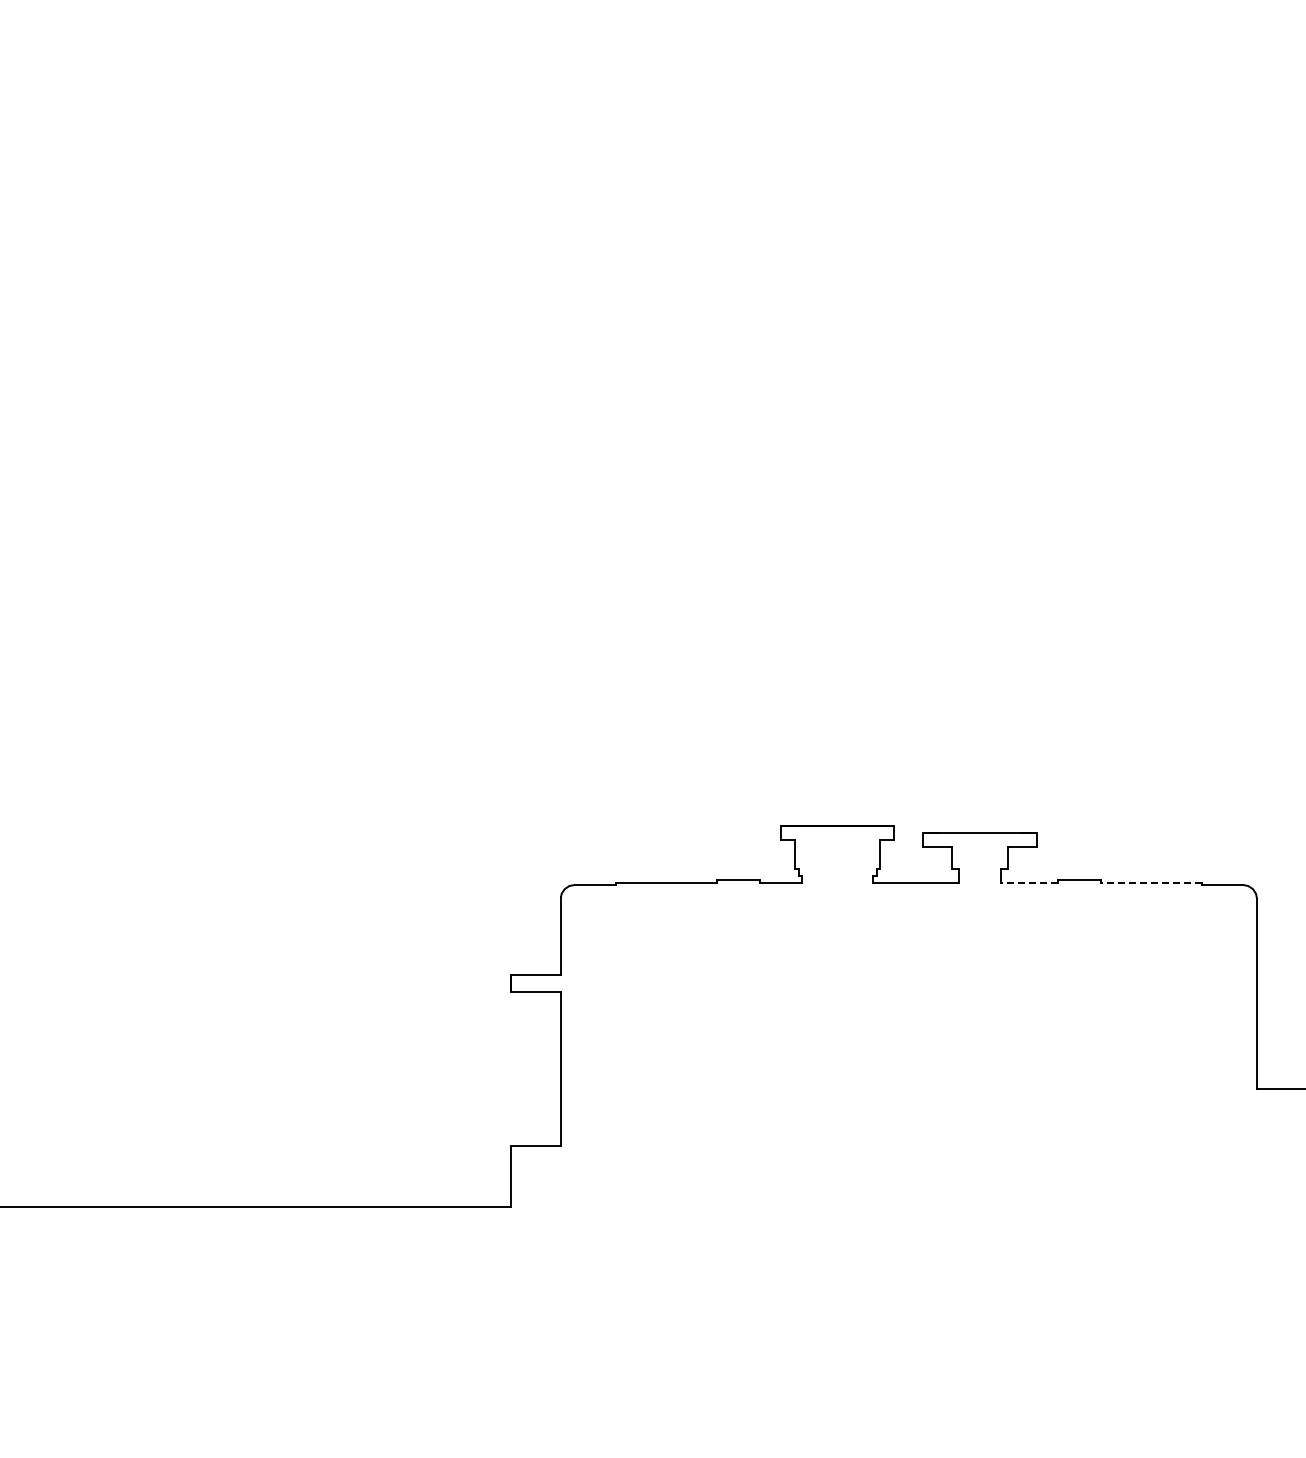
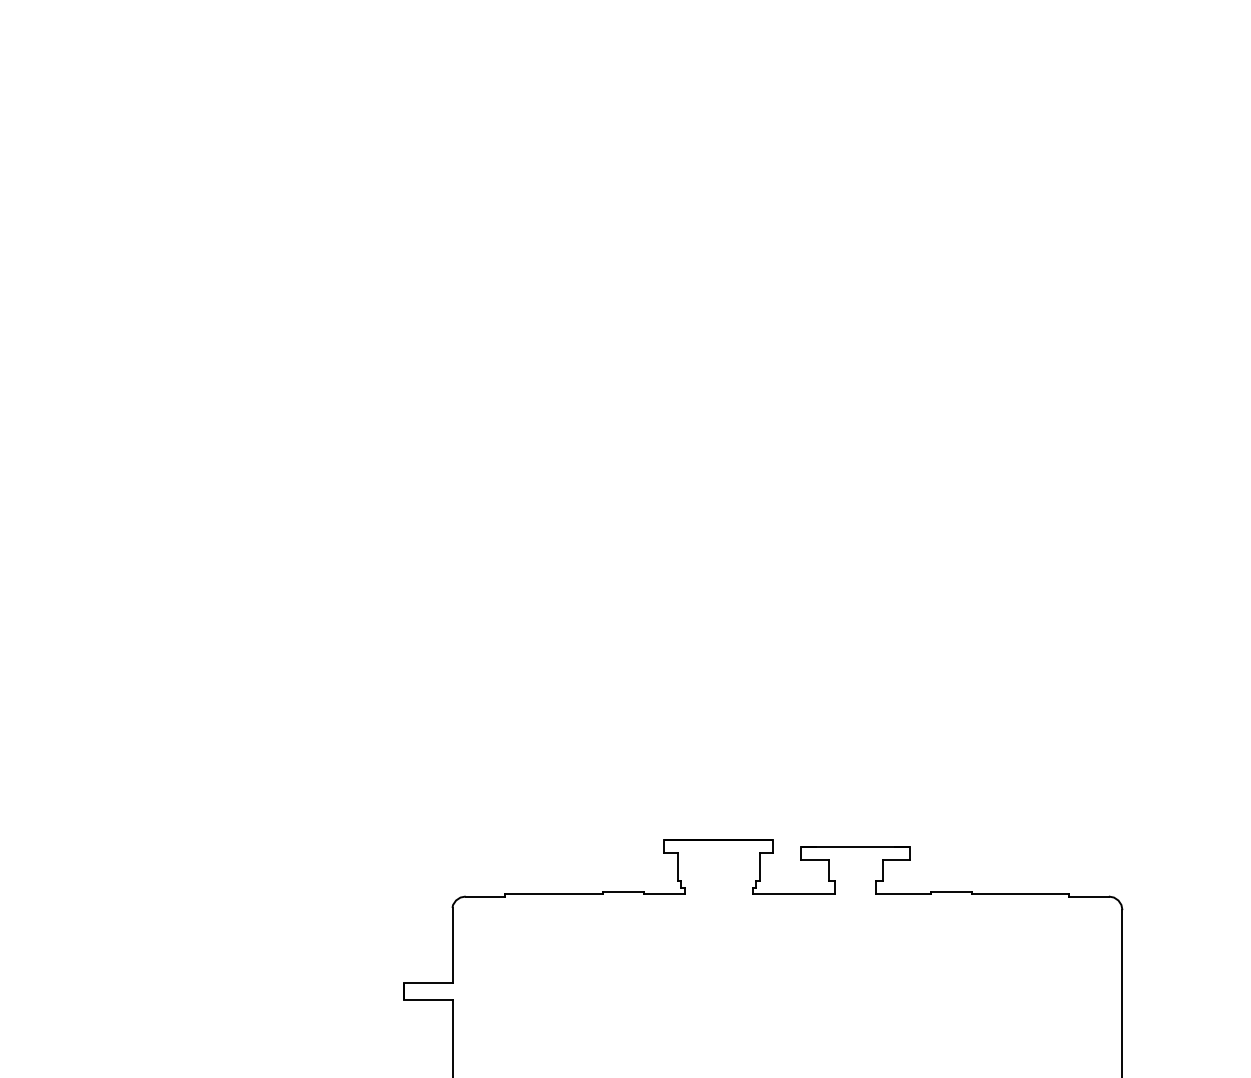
line: (1029, 882) -> (903, 894), dashed -> solid
line: (1150, 882) -> (1019, 894), dashed -> solid

